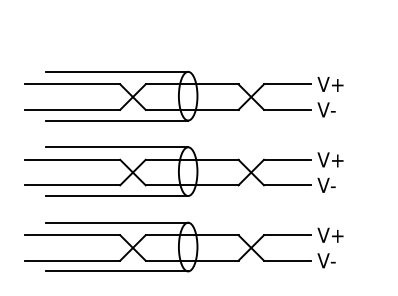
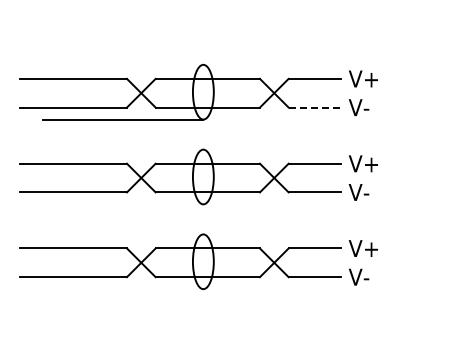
line: (117, 71) -> (123, 64), removed
line: (287, 109) -> (315, 107), solid -> dashed
line: (117, 147) -> (123, 149), removed
line: (117, 196) -> (123, 204), removed
line: (117, 222) -> (123, 234), removed
line: (117, 271) -> (123, 289), removed

